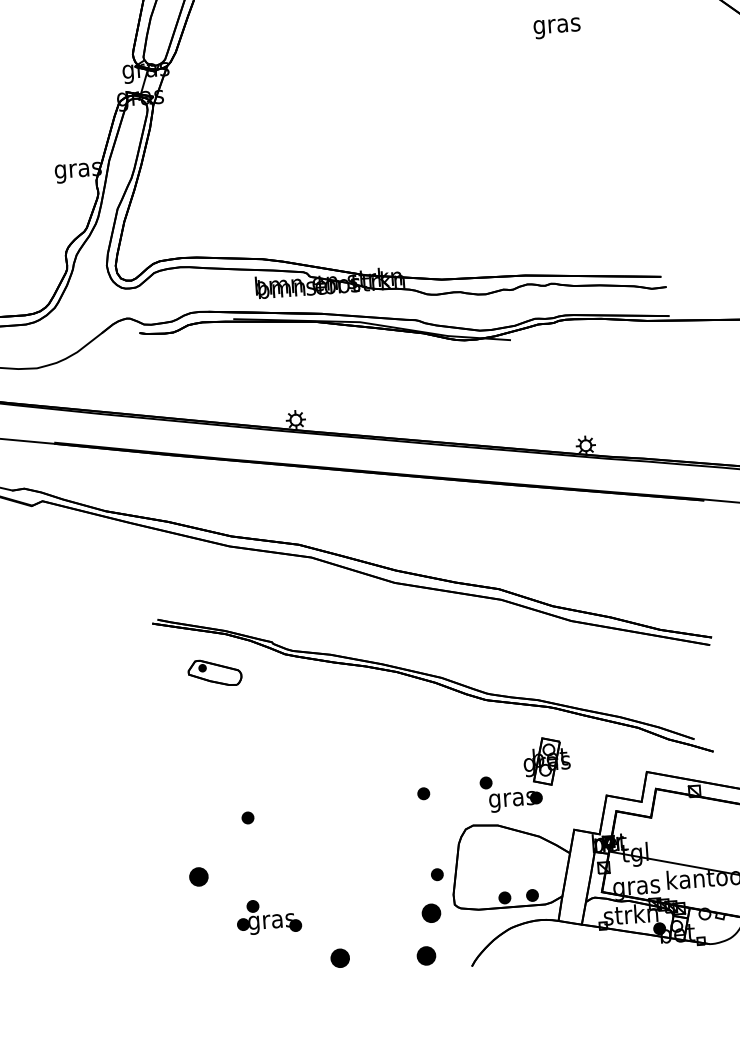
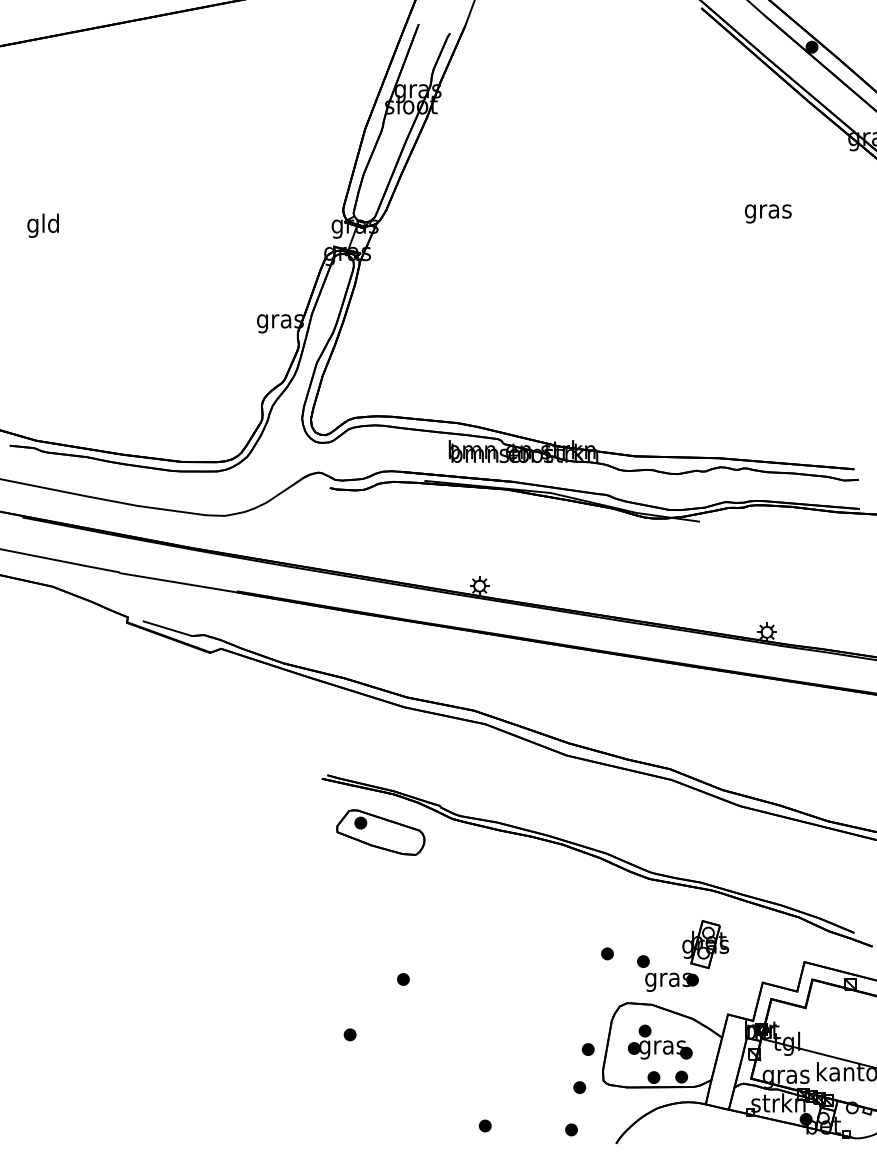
part: (214, 673) -> (380, 832), size x1.67
part: (423, 793) -> (607, 953), moved
part: (198, 876) -> (349, 1034), size x0.62
part: (431, 913) -> (579, 1087), size x0.62
part: (268, 915) -> (659, 1041), moved
part: (426, 955) -> (571, 1129), size x0.62
part: (339, 957) -> (484, 1125), size x0.62

